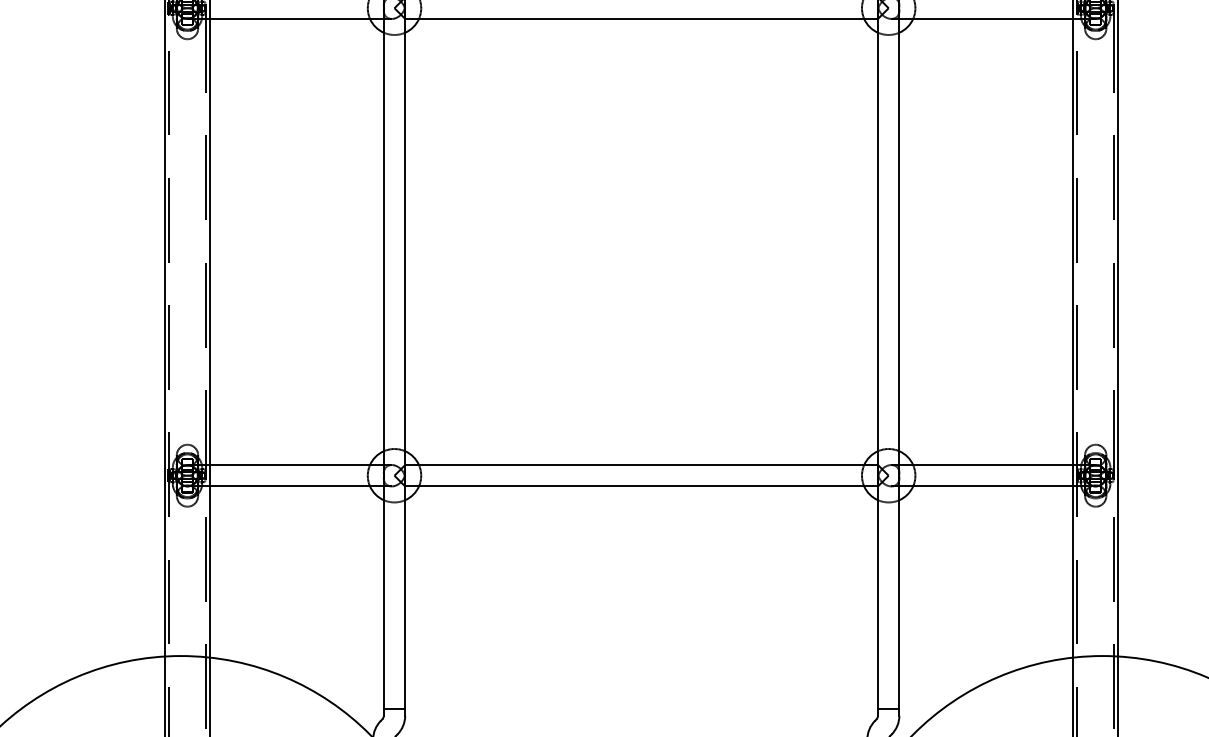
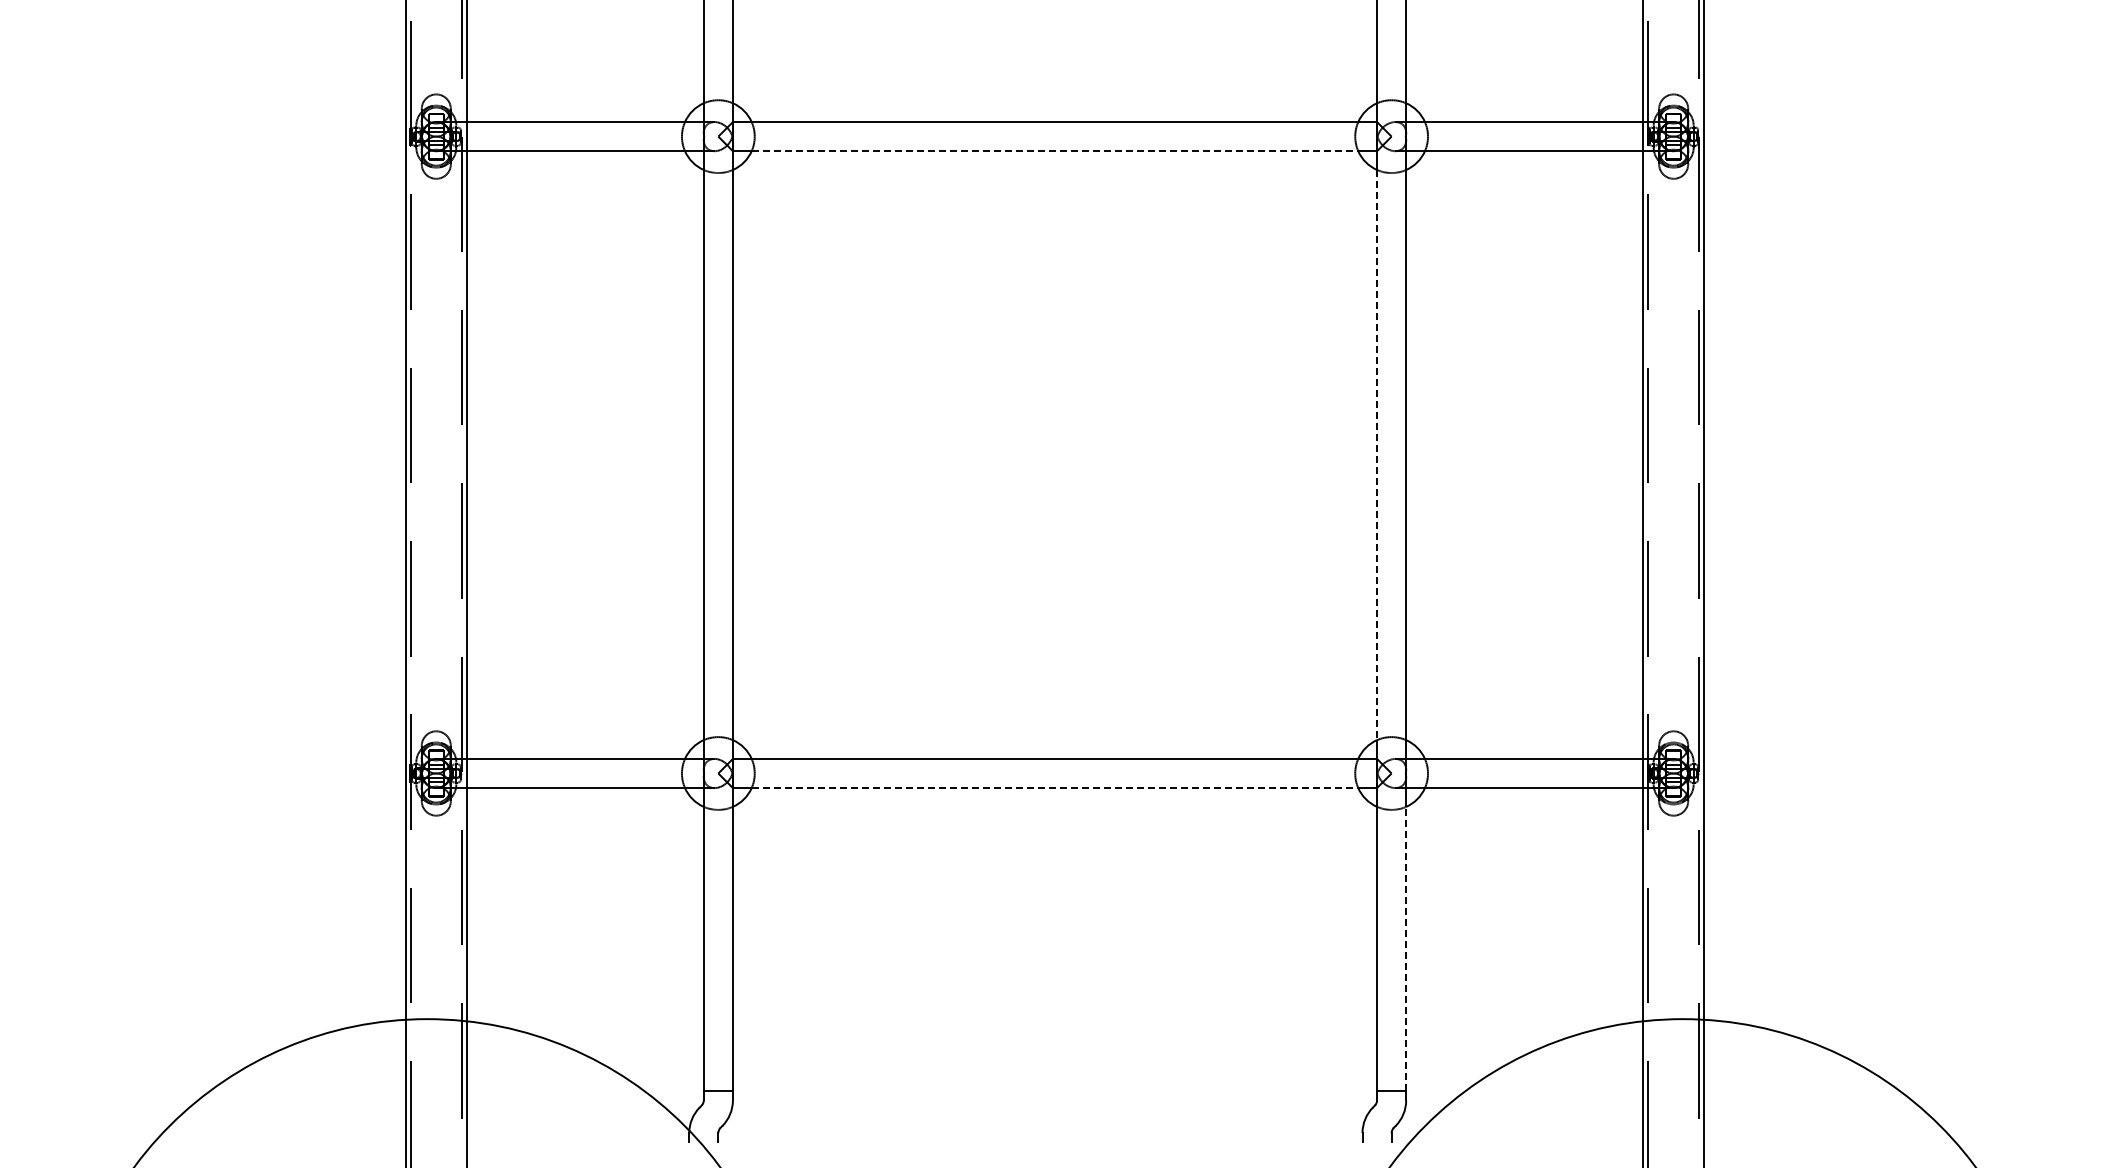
line: (641, 19) -> (1055, 151), solid -> dashed
line: (878, 242) -> (1377, 455), solid -> dashed
line: (641, 486) -> (1055, 788), solid -> dashed
line: (899, 604) -> (1406, 948), solid -> dashed

